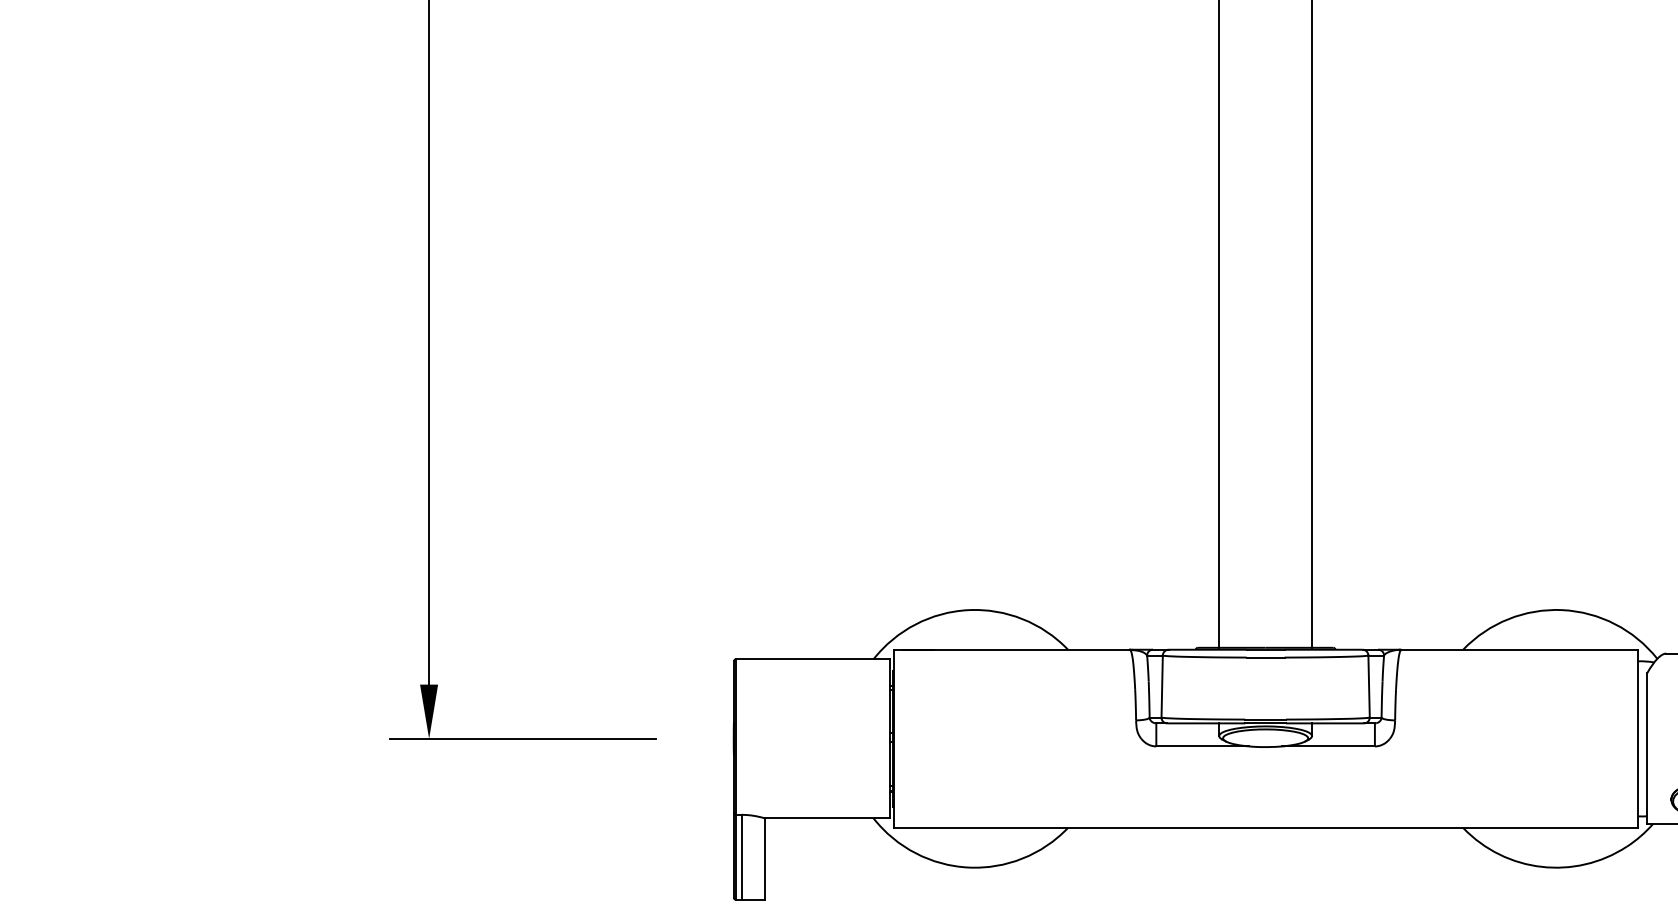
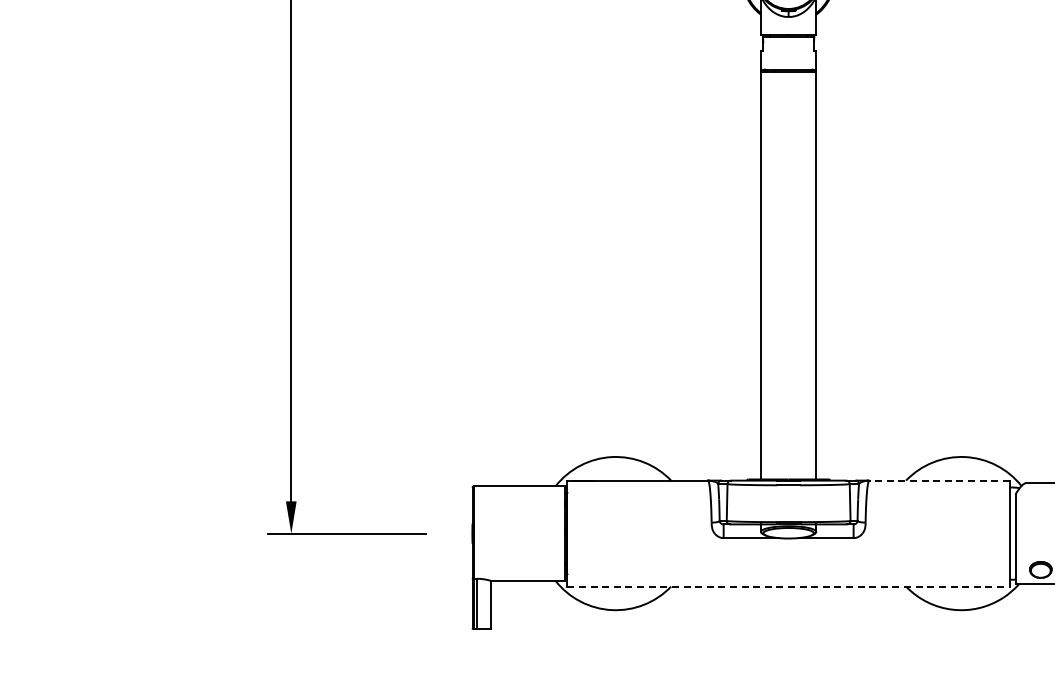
line: (1519, 649) -> (939, 480), solid -> dashed
line: (1267, 827) -> (789, 586), solid -> dashed

